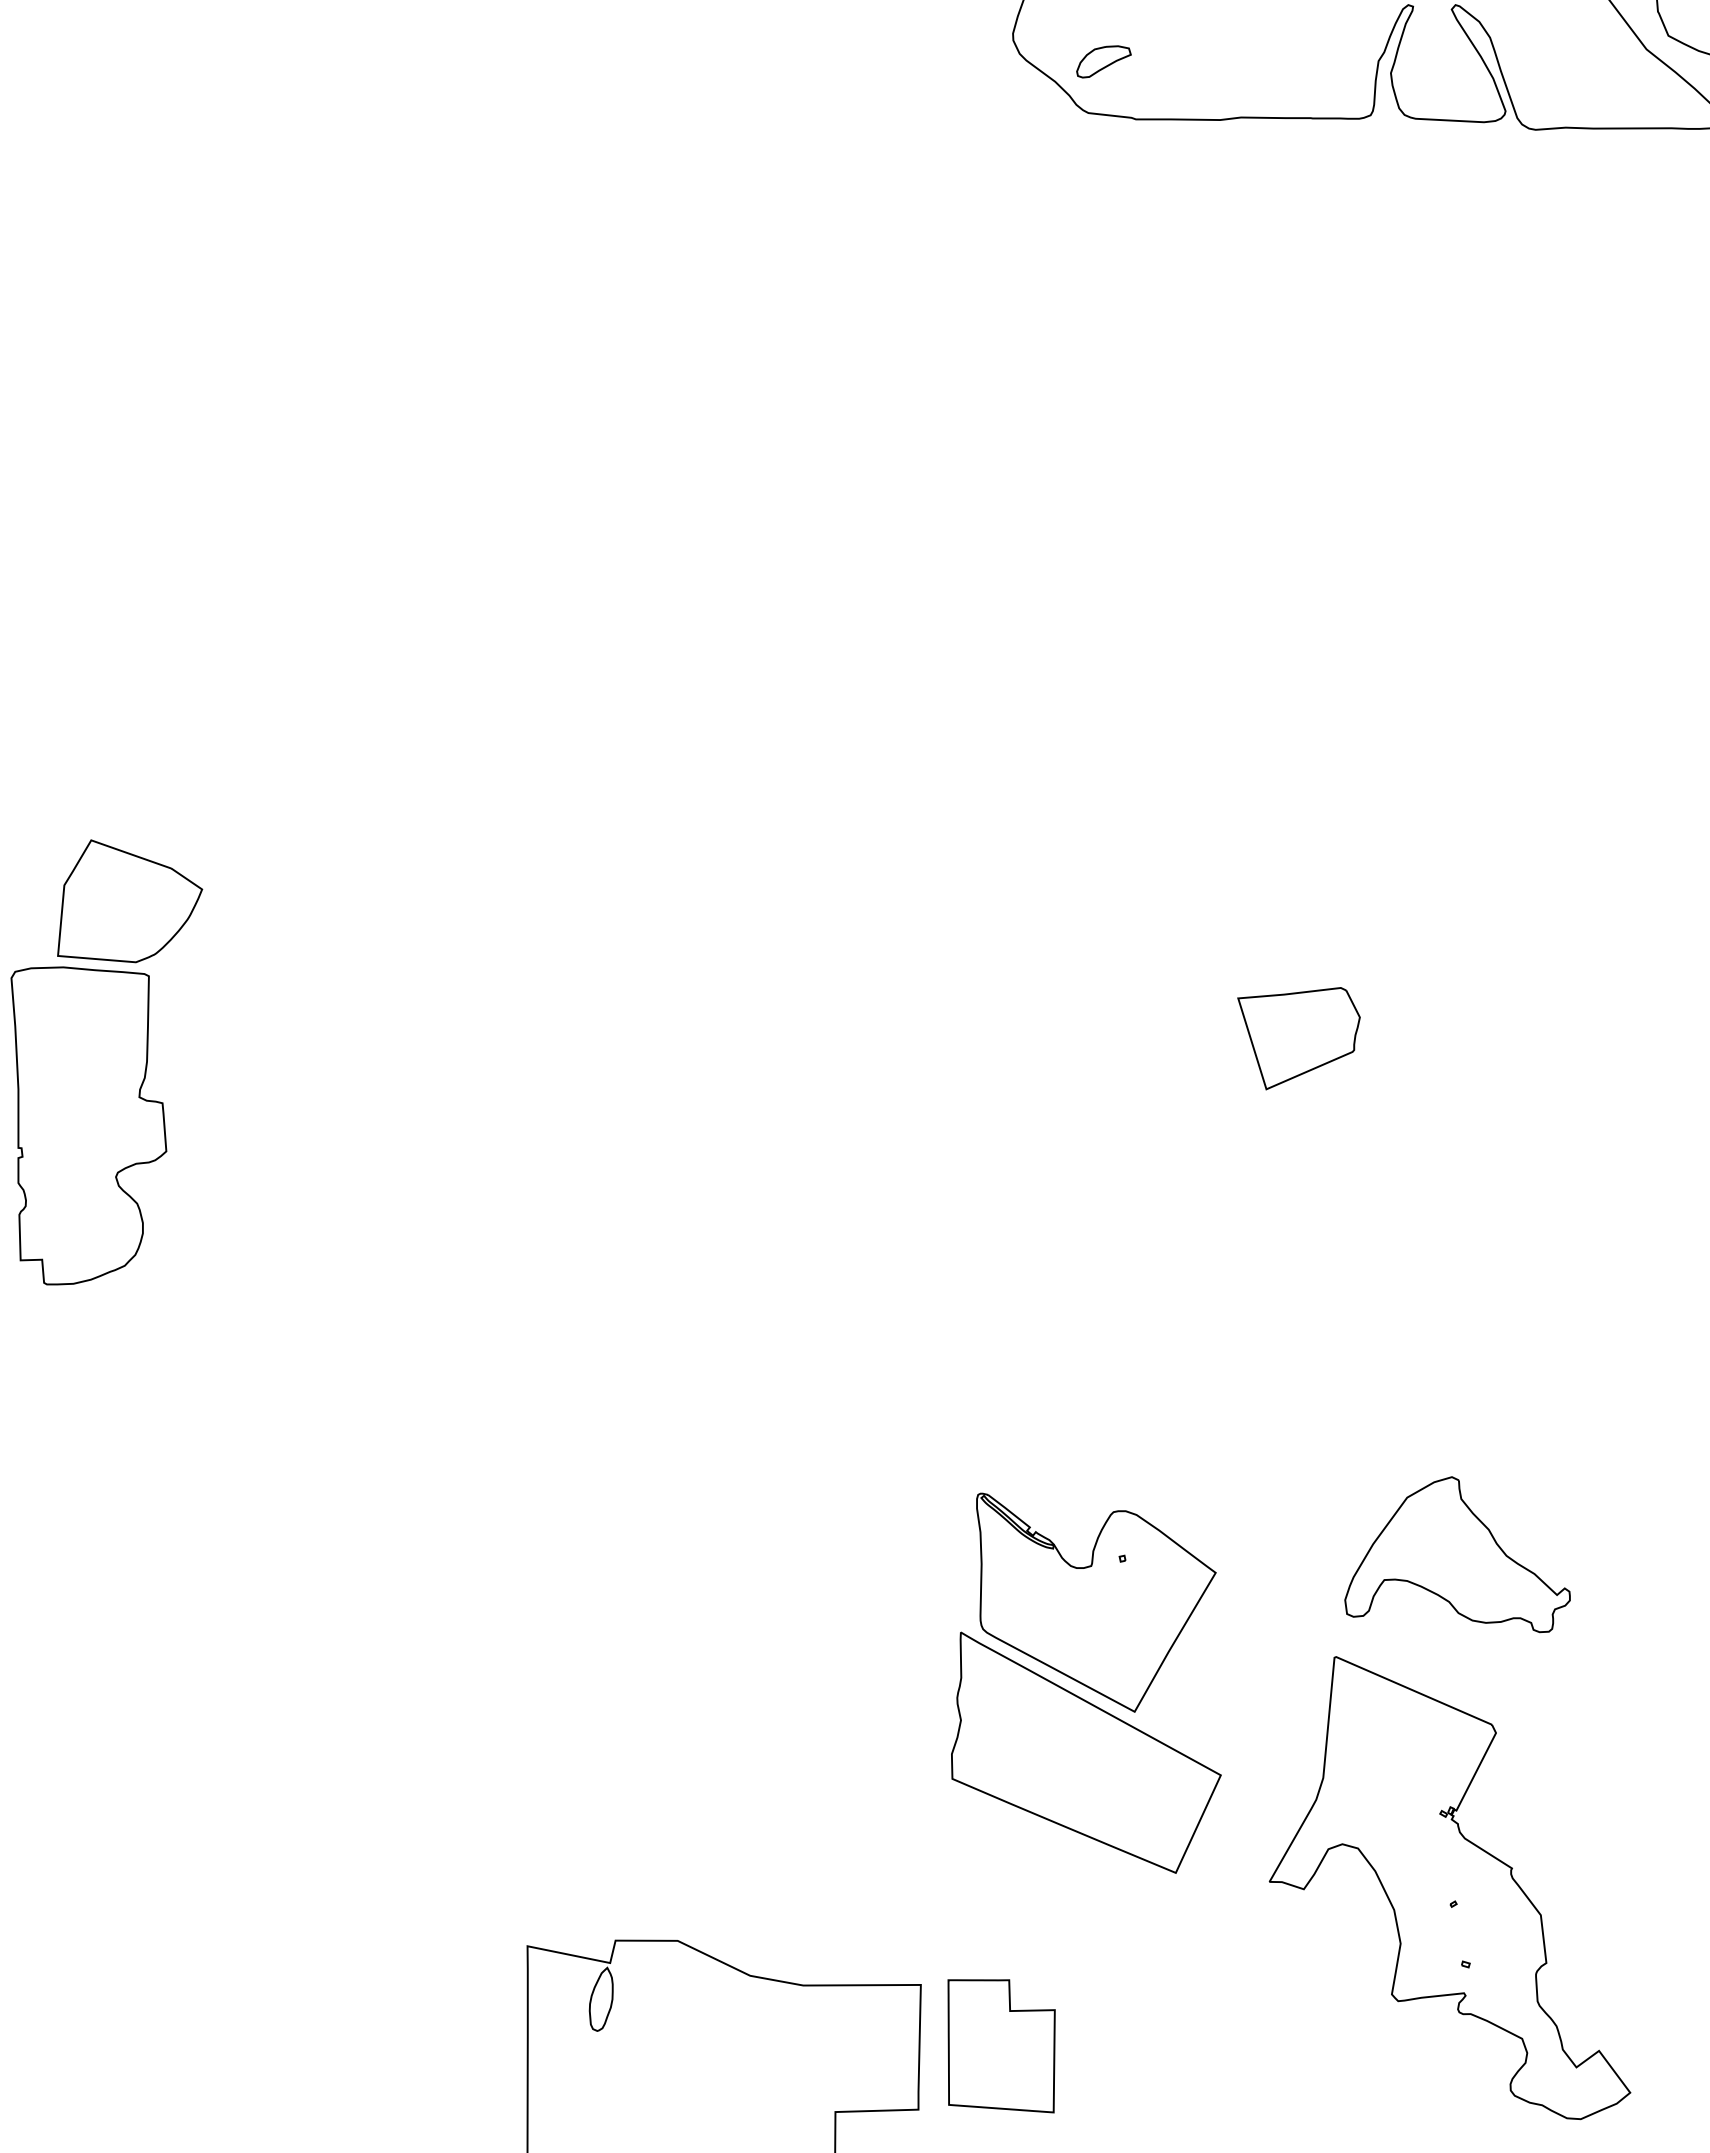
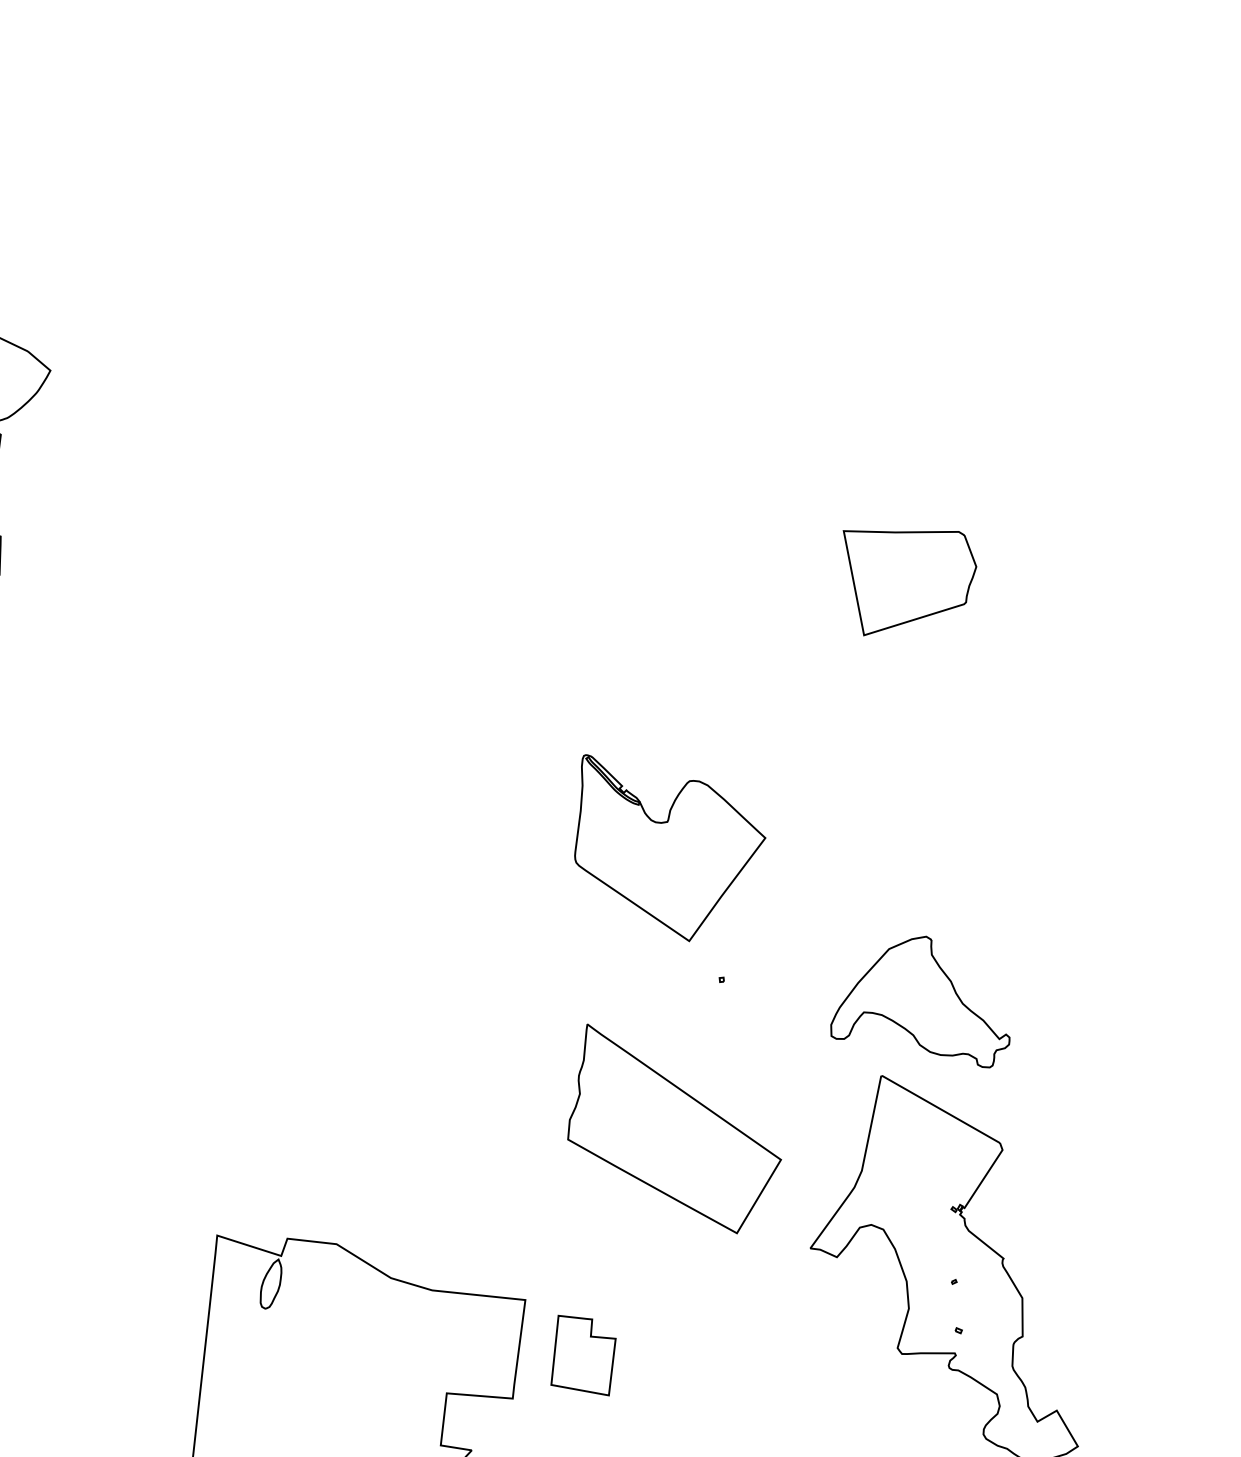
part: (1298, 1038) -> (905, 583), size x1.4
part: (1457, 1554) -> (924, 998), moved
part: (1096, 1602) -> (668, 851), moved
part: (1001, 2046) -> (583, 1355), size x0.7

